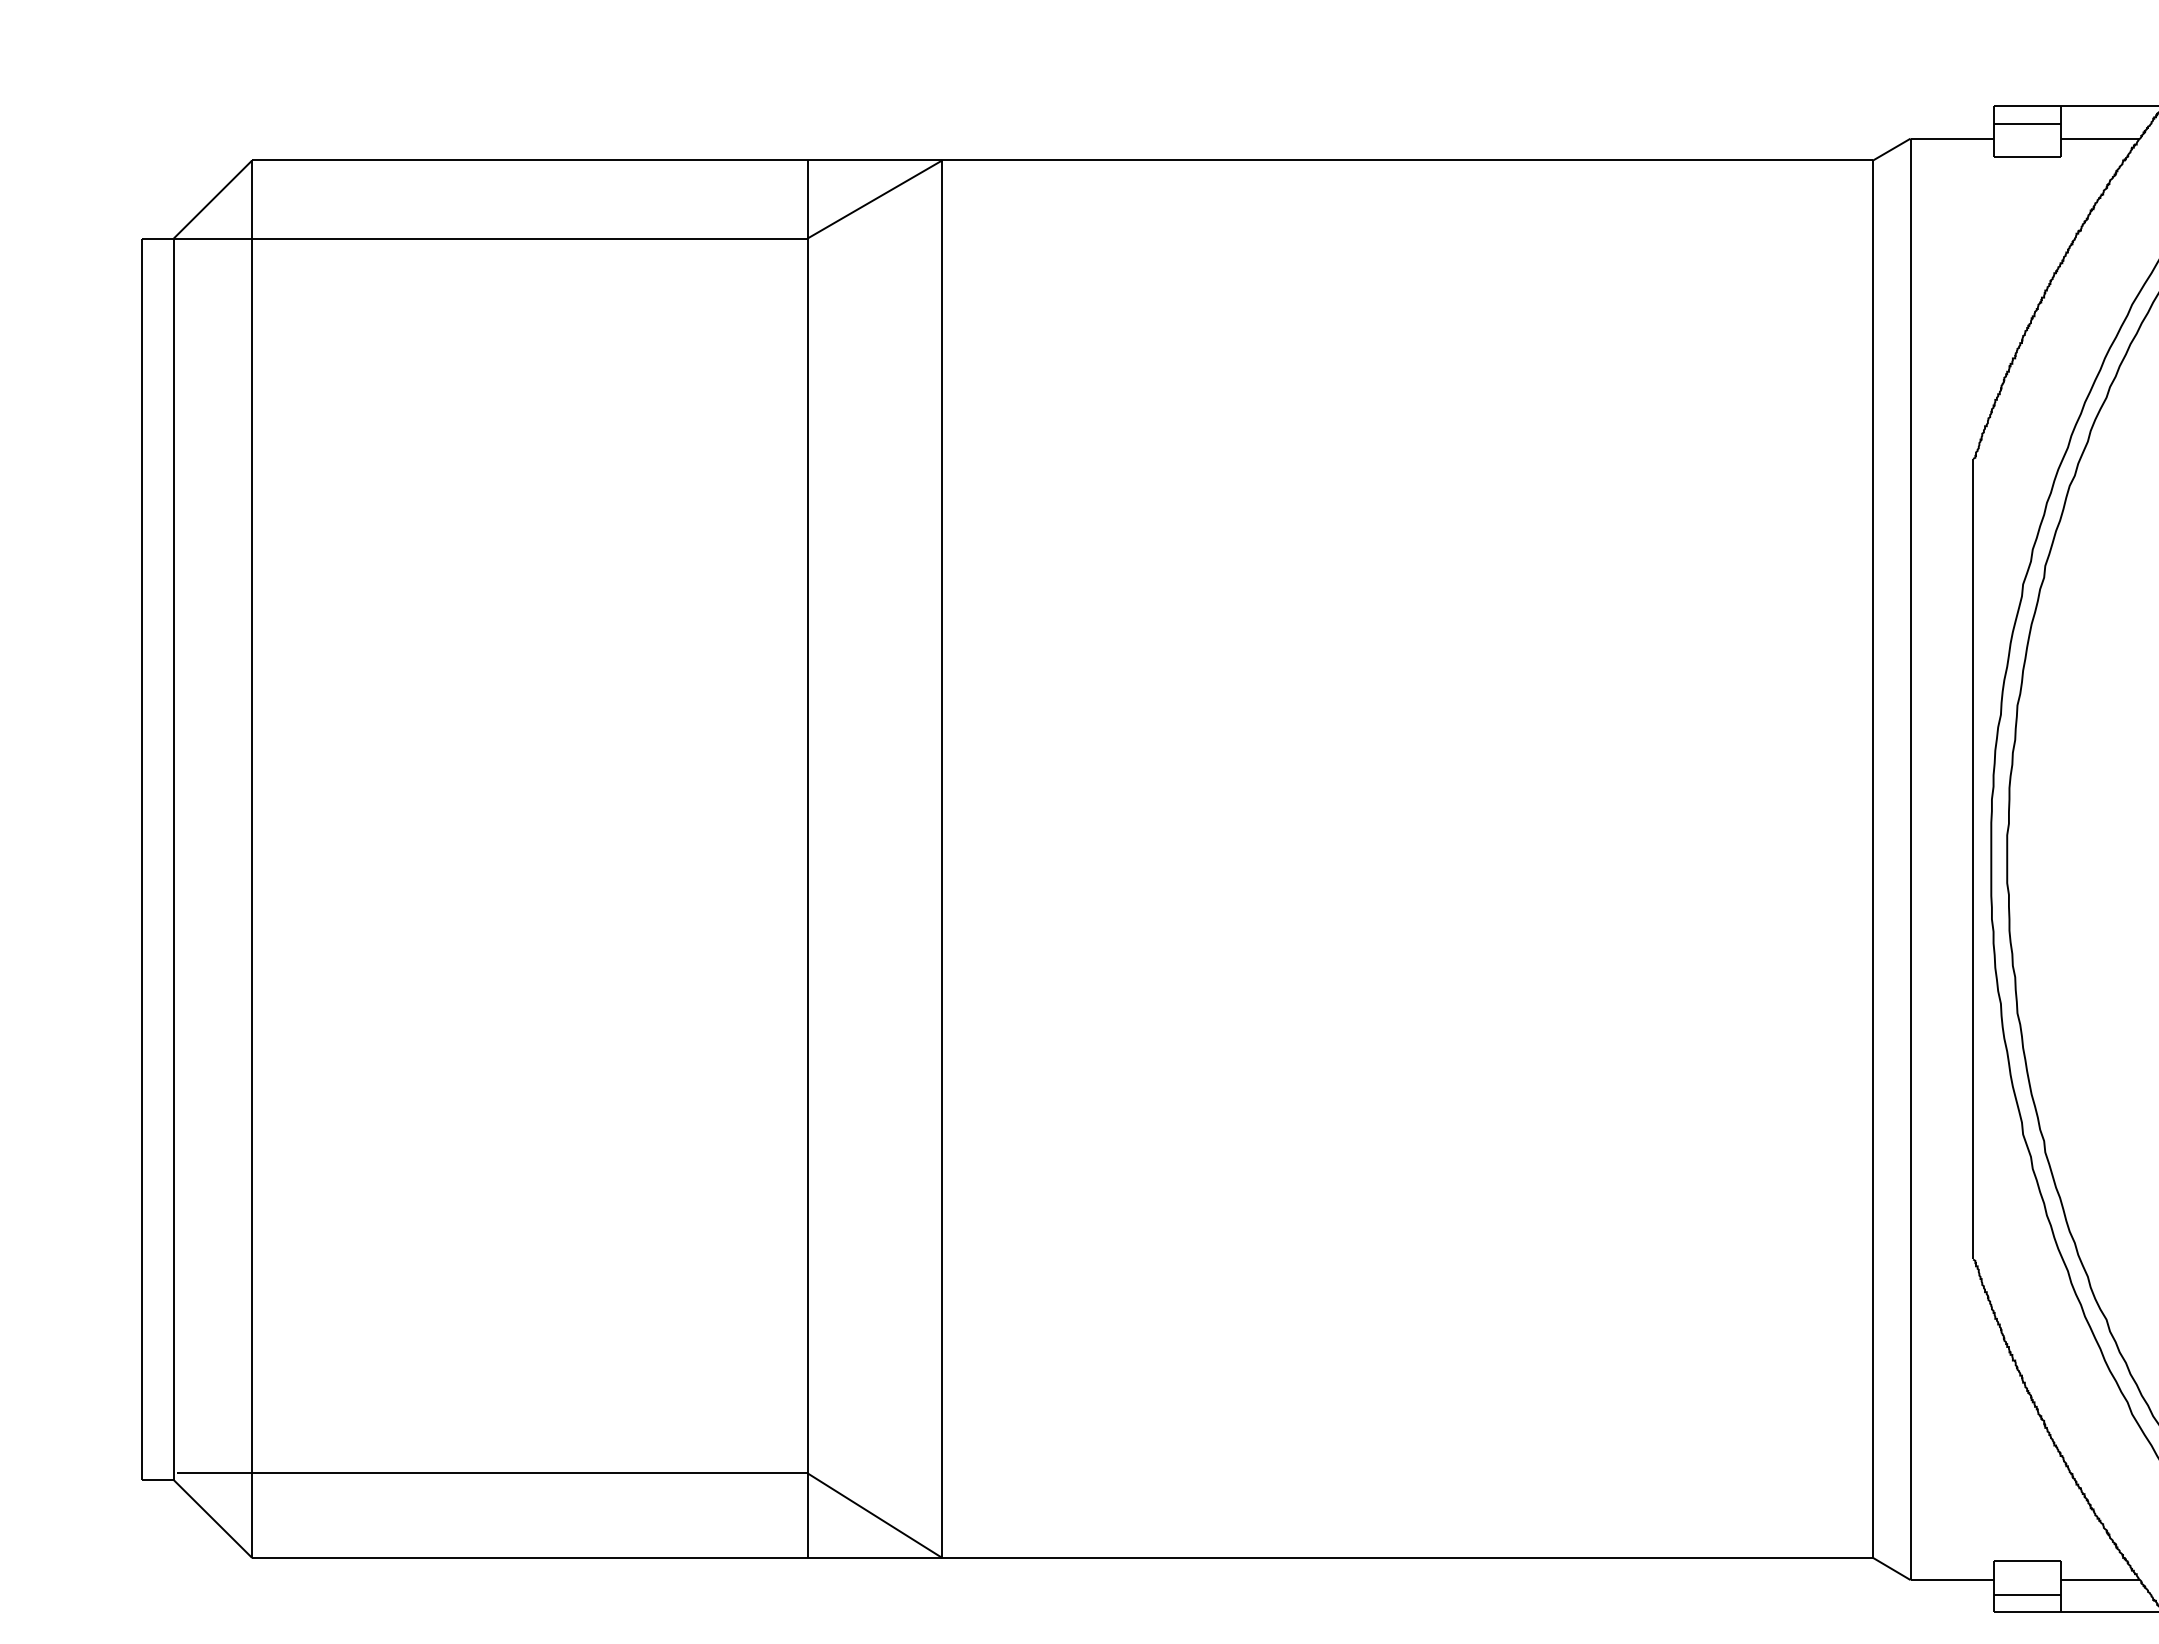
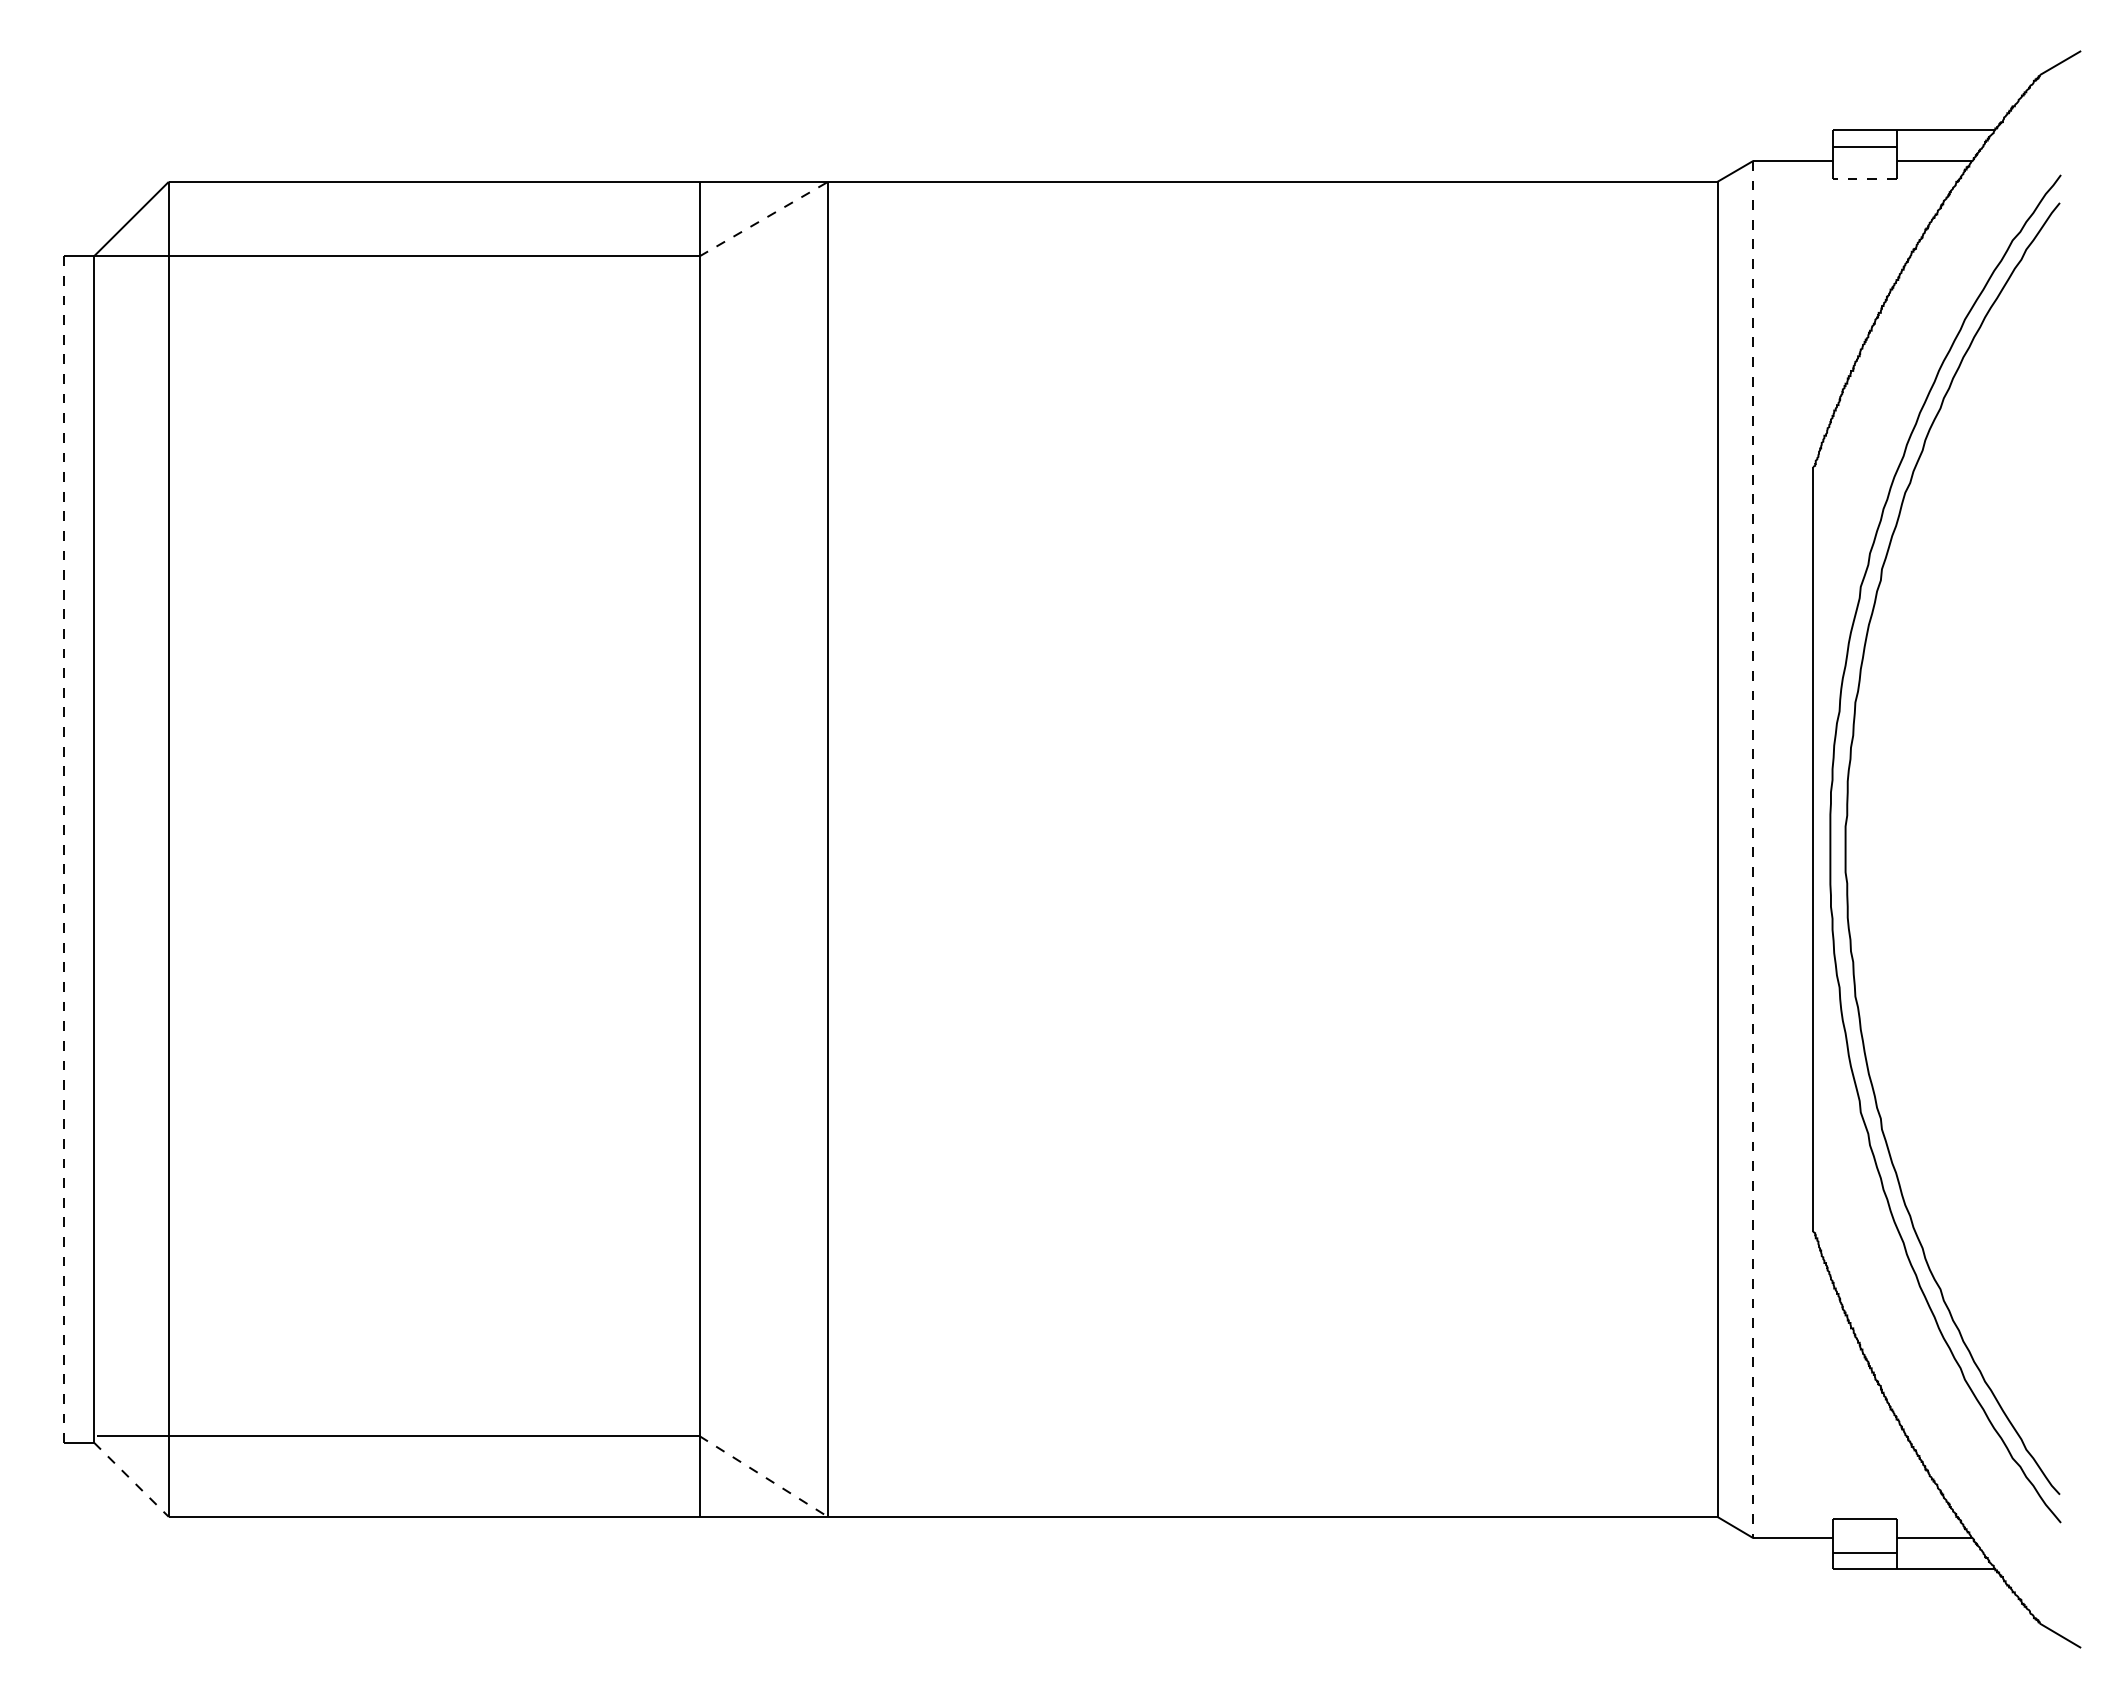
line: (2027, 156) -> (1864, 178), solid -> dashed
line: (875, 198) -> (764, 218), solid -> dashed
line: (141, 859) -> (63, 849), solid -> dashed
line: (1910, 859) -> (1753, 849), solid -> dashed
line: (874, 1515) -> (763, 1476), solid -> dashed
line: (213, 1518) -> (131, 1479), solid -> dashed

